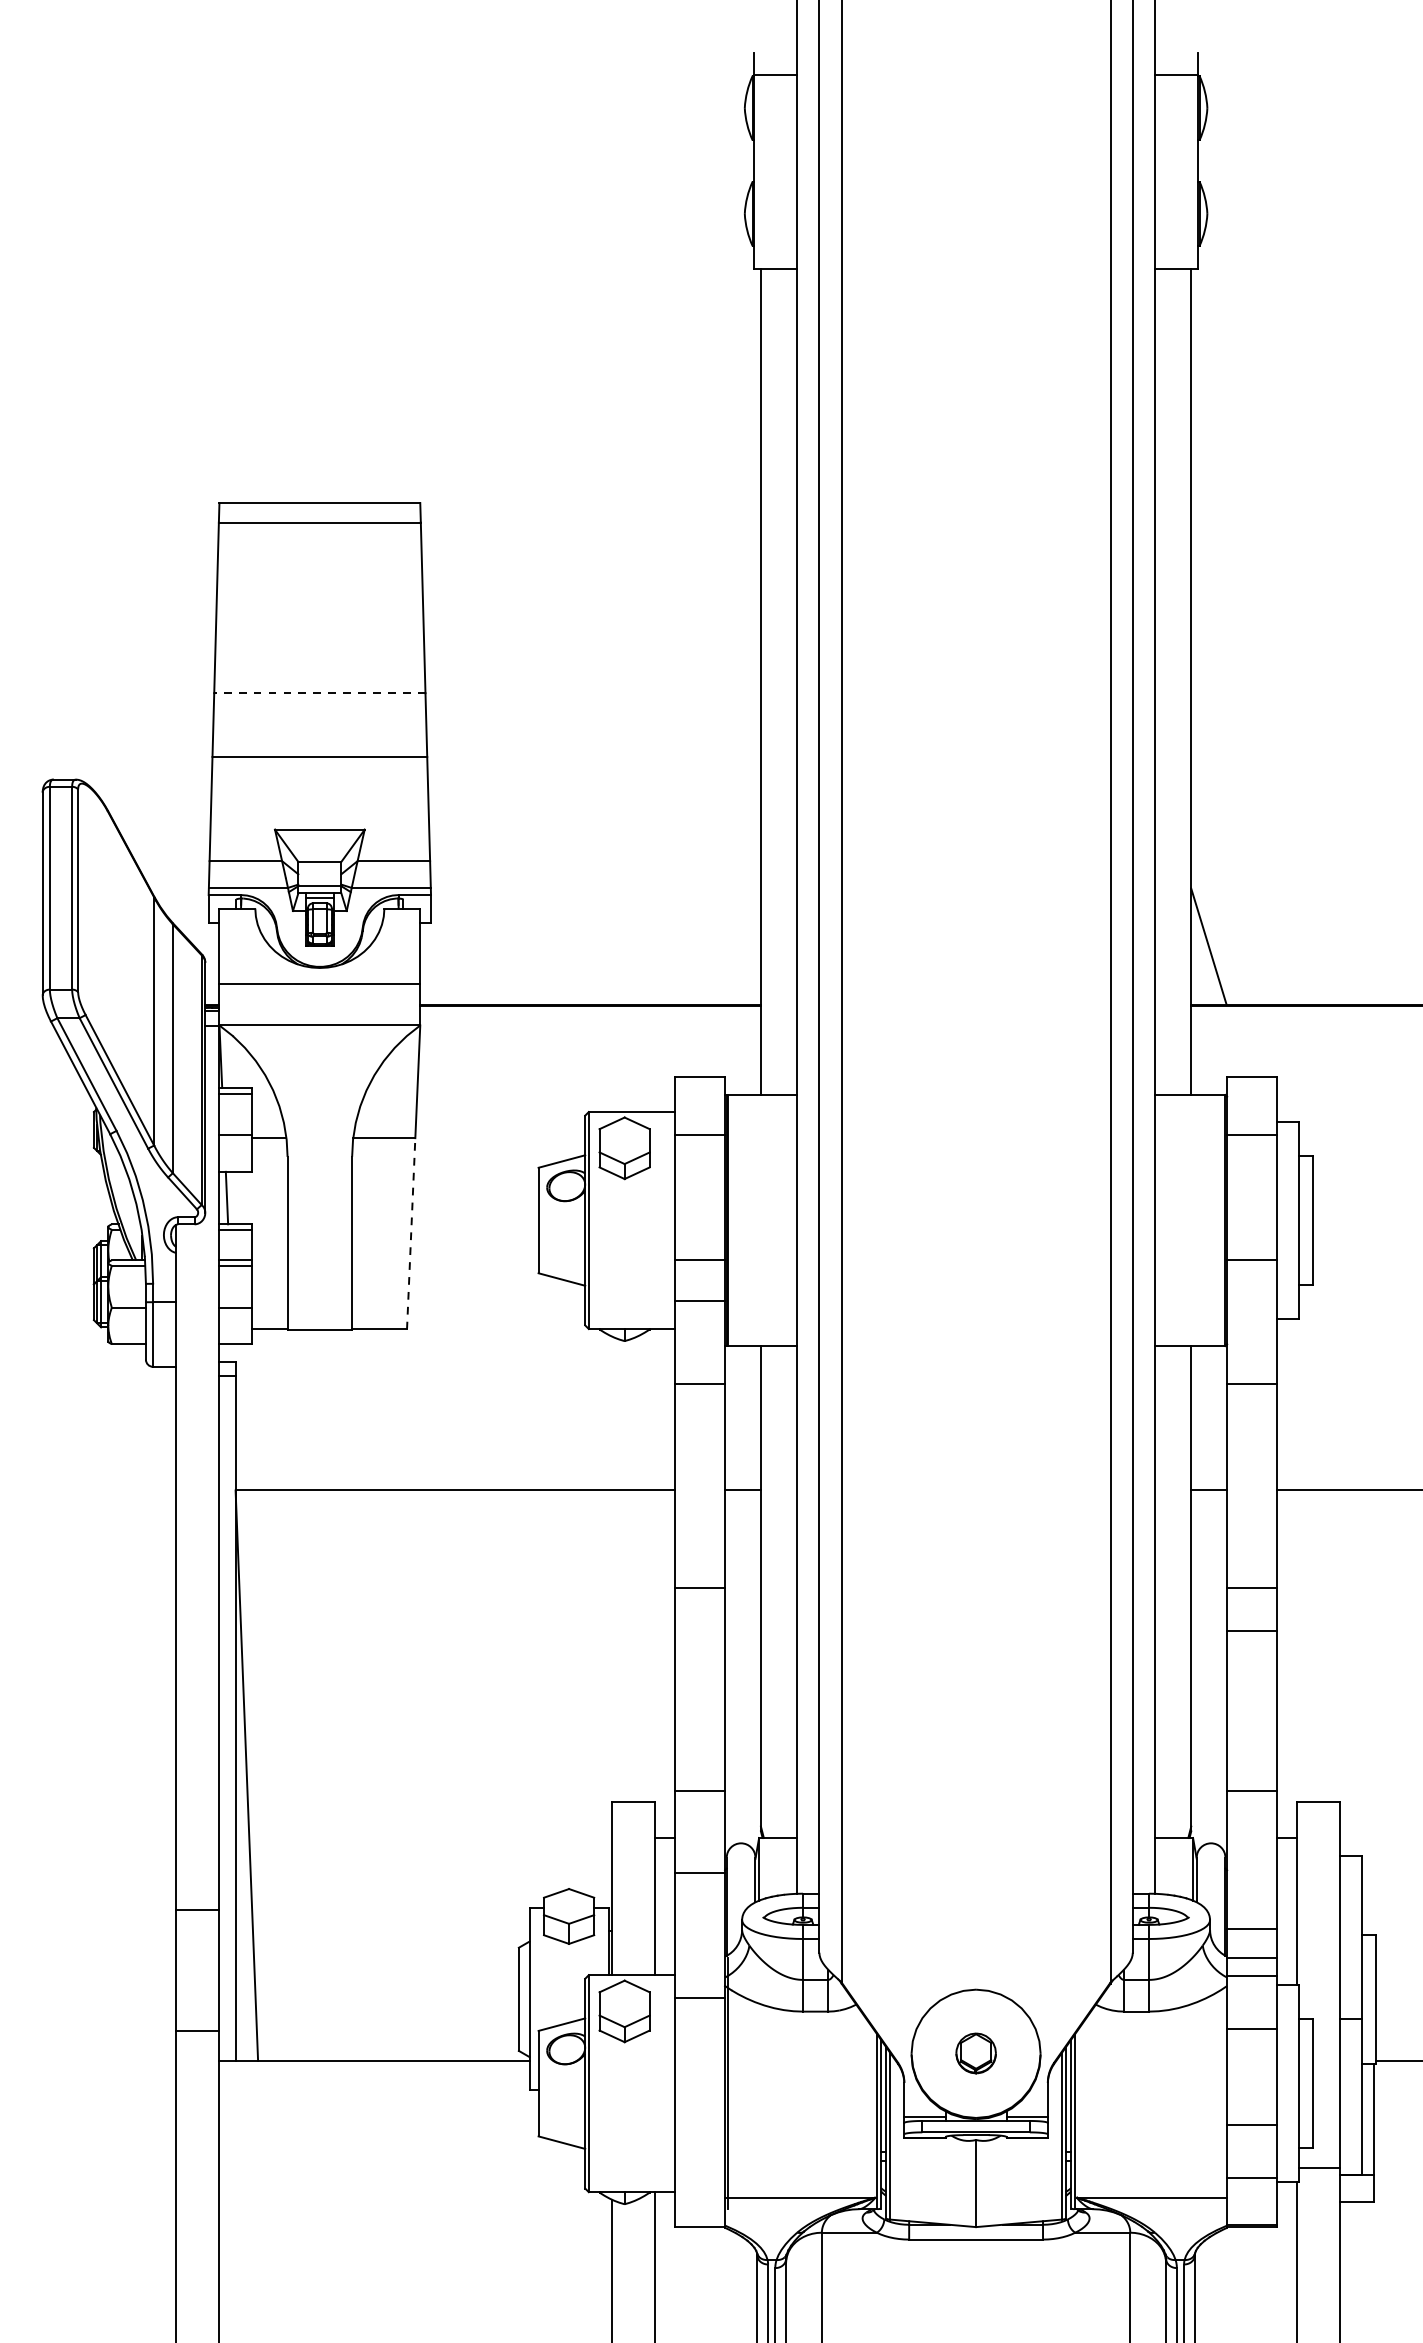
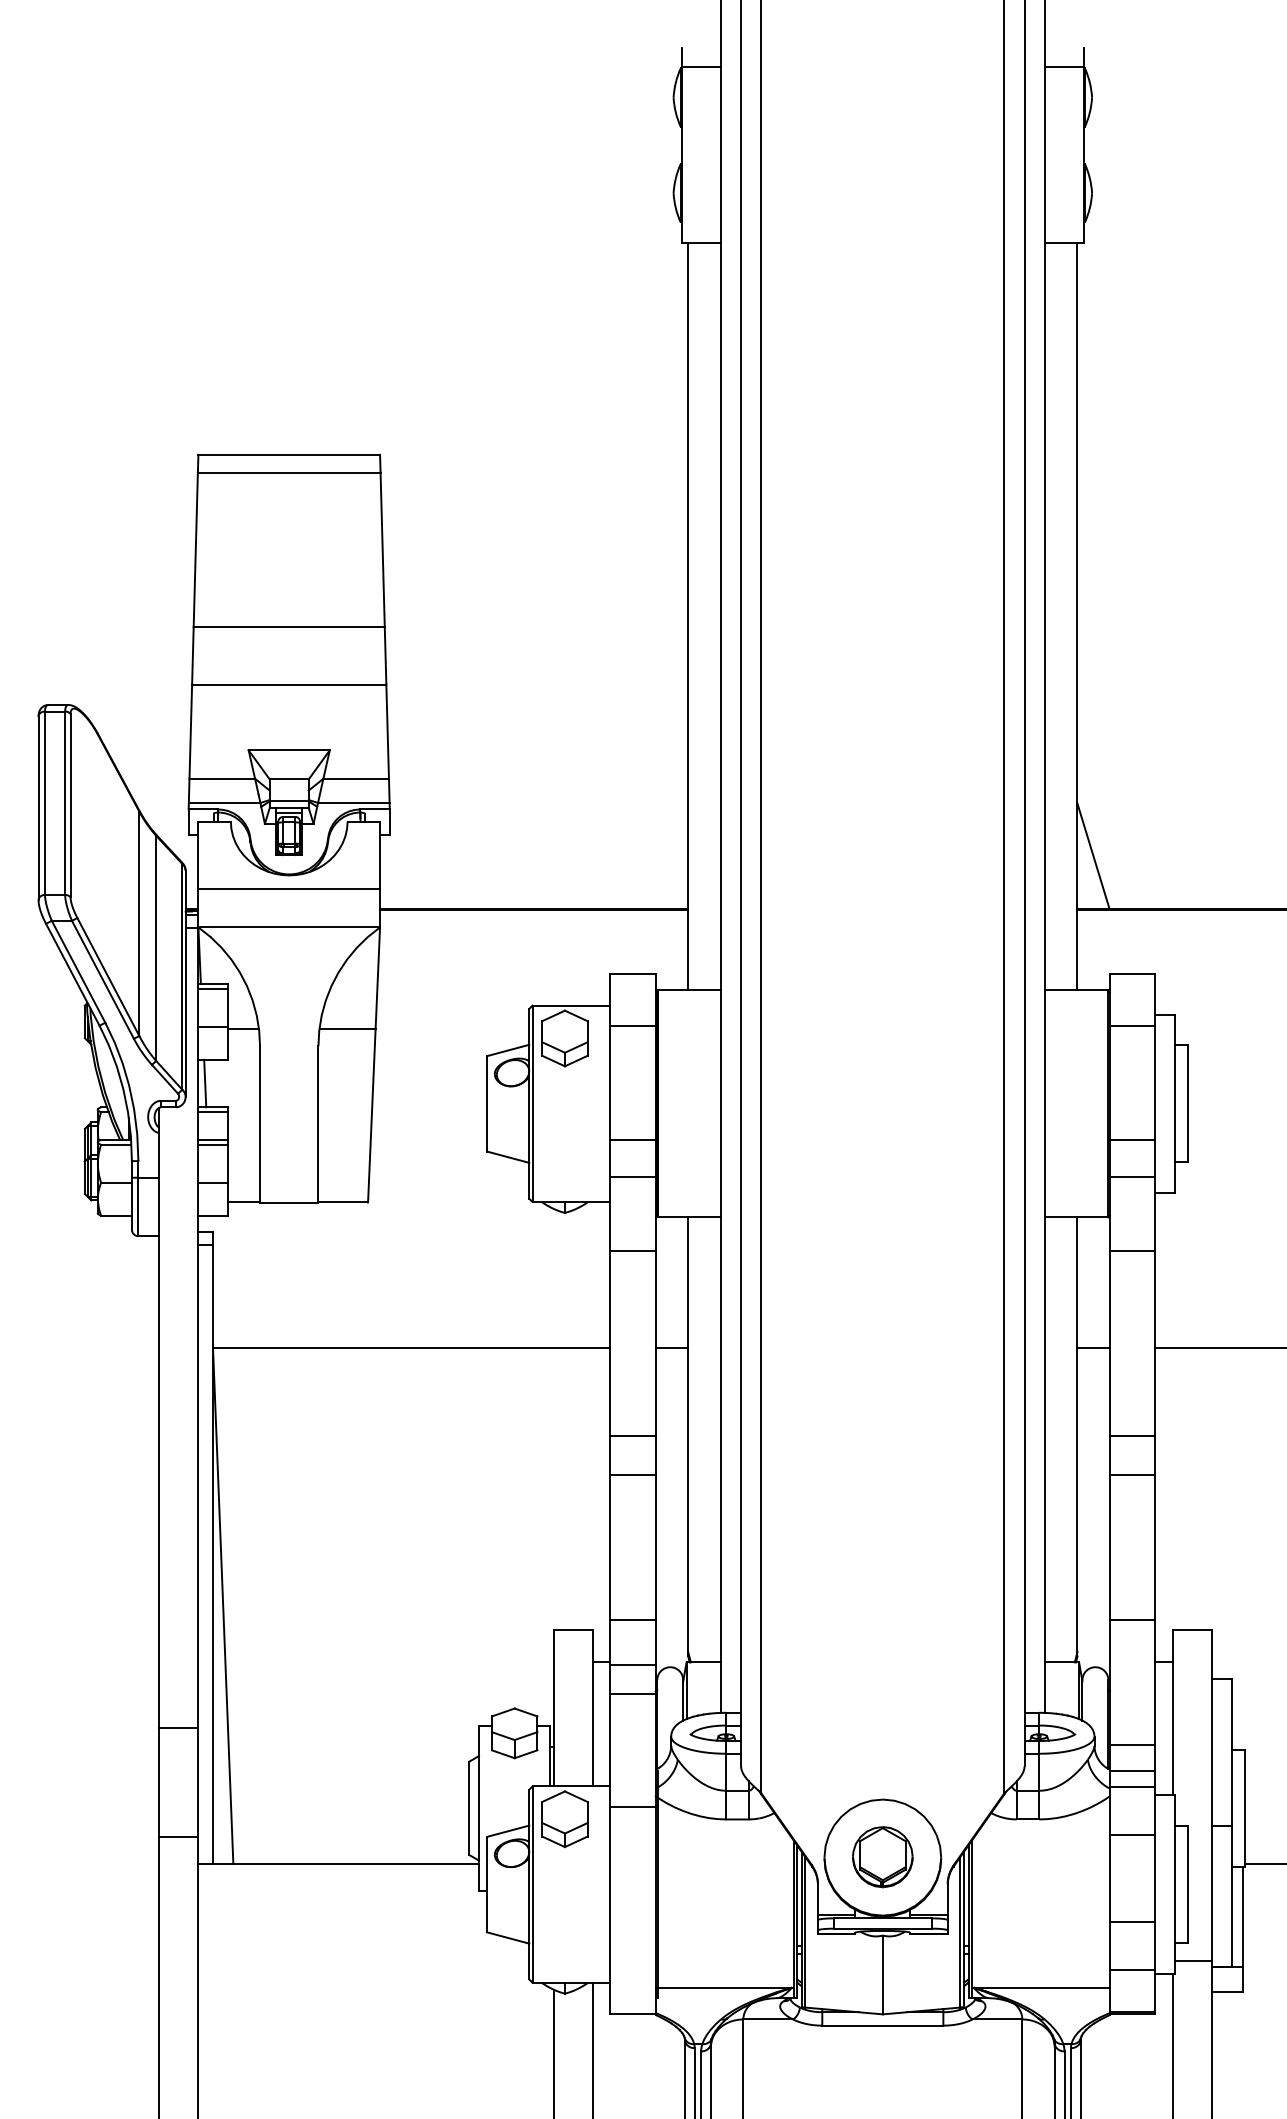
line: (320, 692) -> (289, 626), dashed -> solid
line: (410, 1233) -> (371, 1115), dashed -> solid
line: (1252, 1300) -> (1132, 1176), added
line: (699, 1631) -> (632, 1475), added
line: (699, 1840) -> (632, 1664), added
part: (975, 2053) -> (882, 1857), size x1.67

